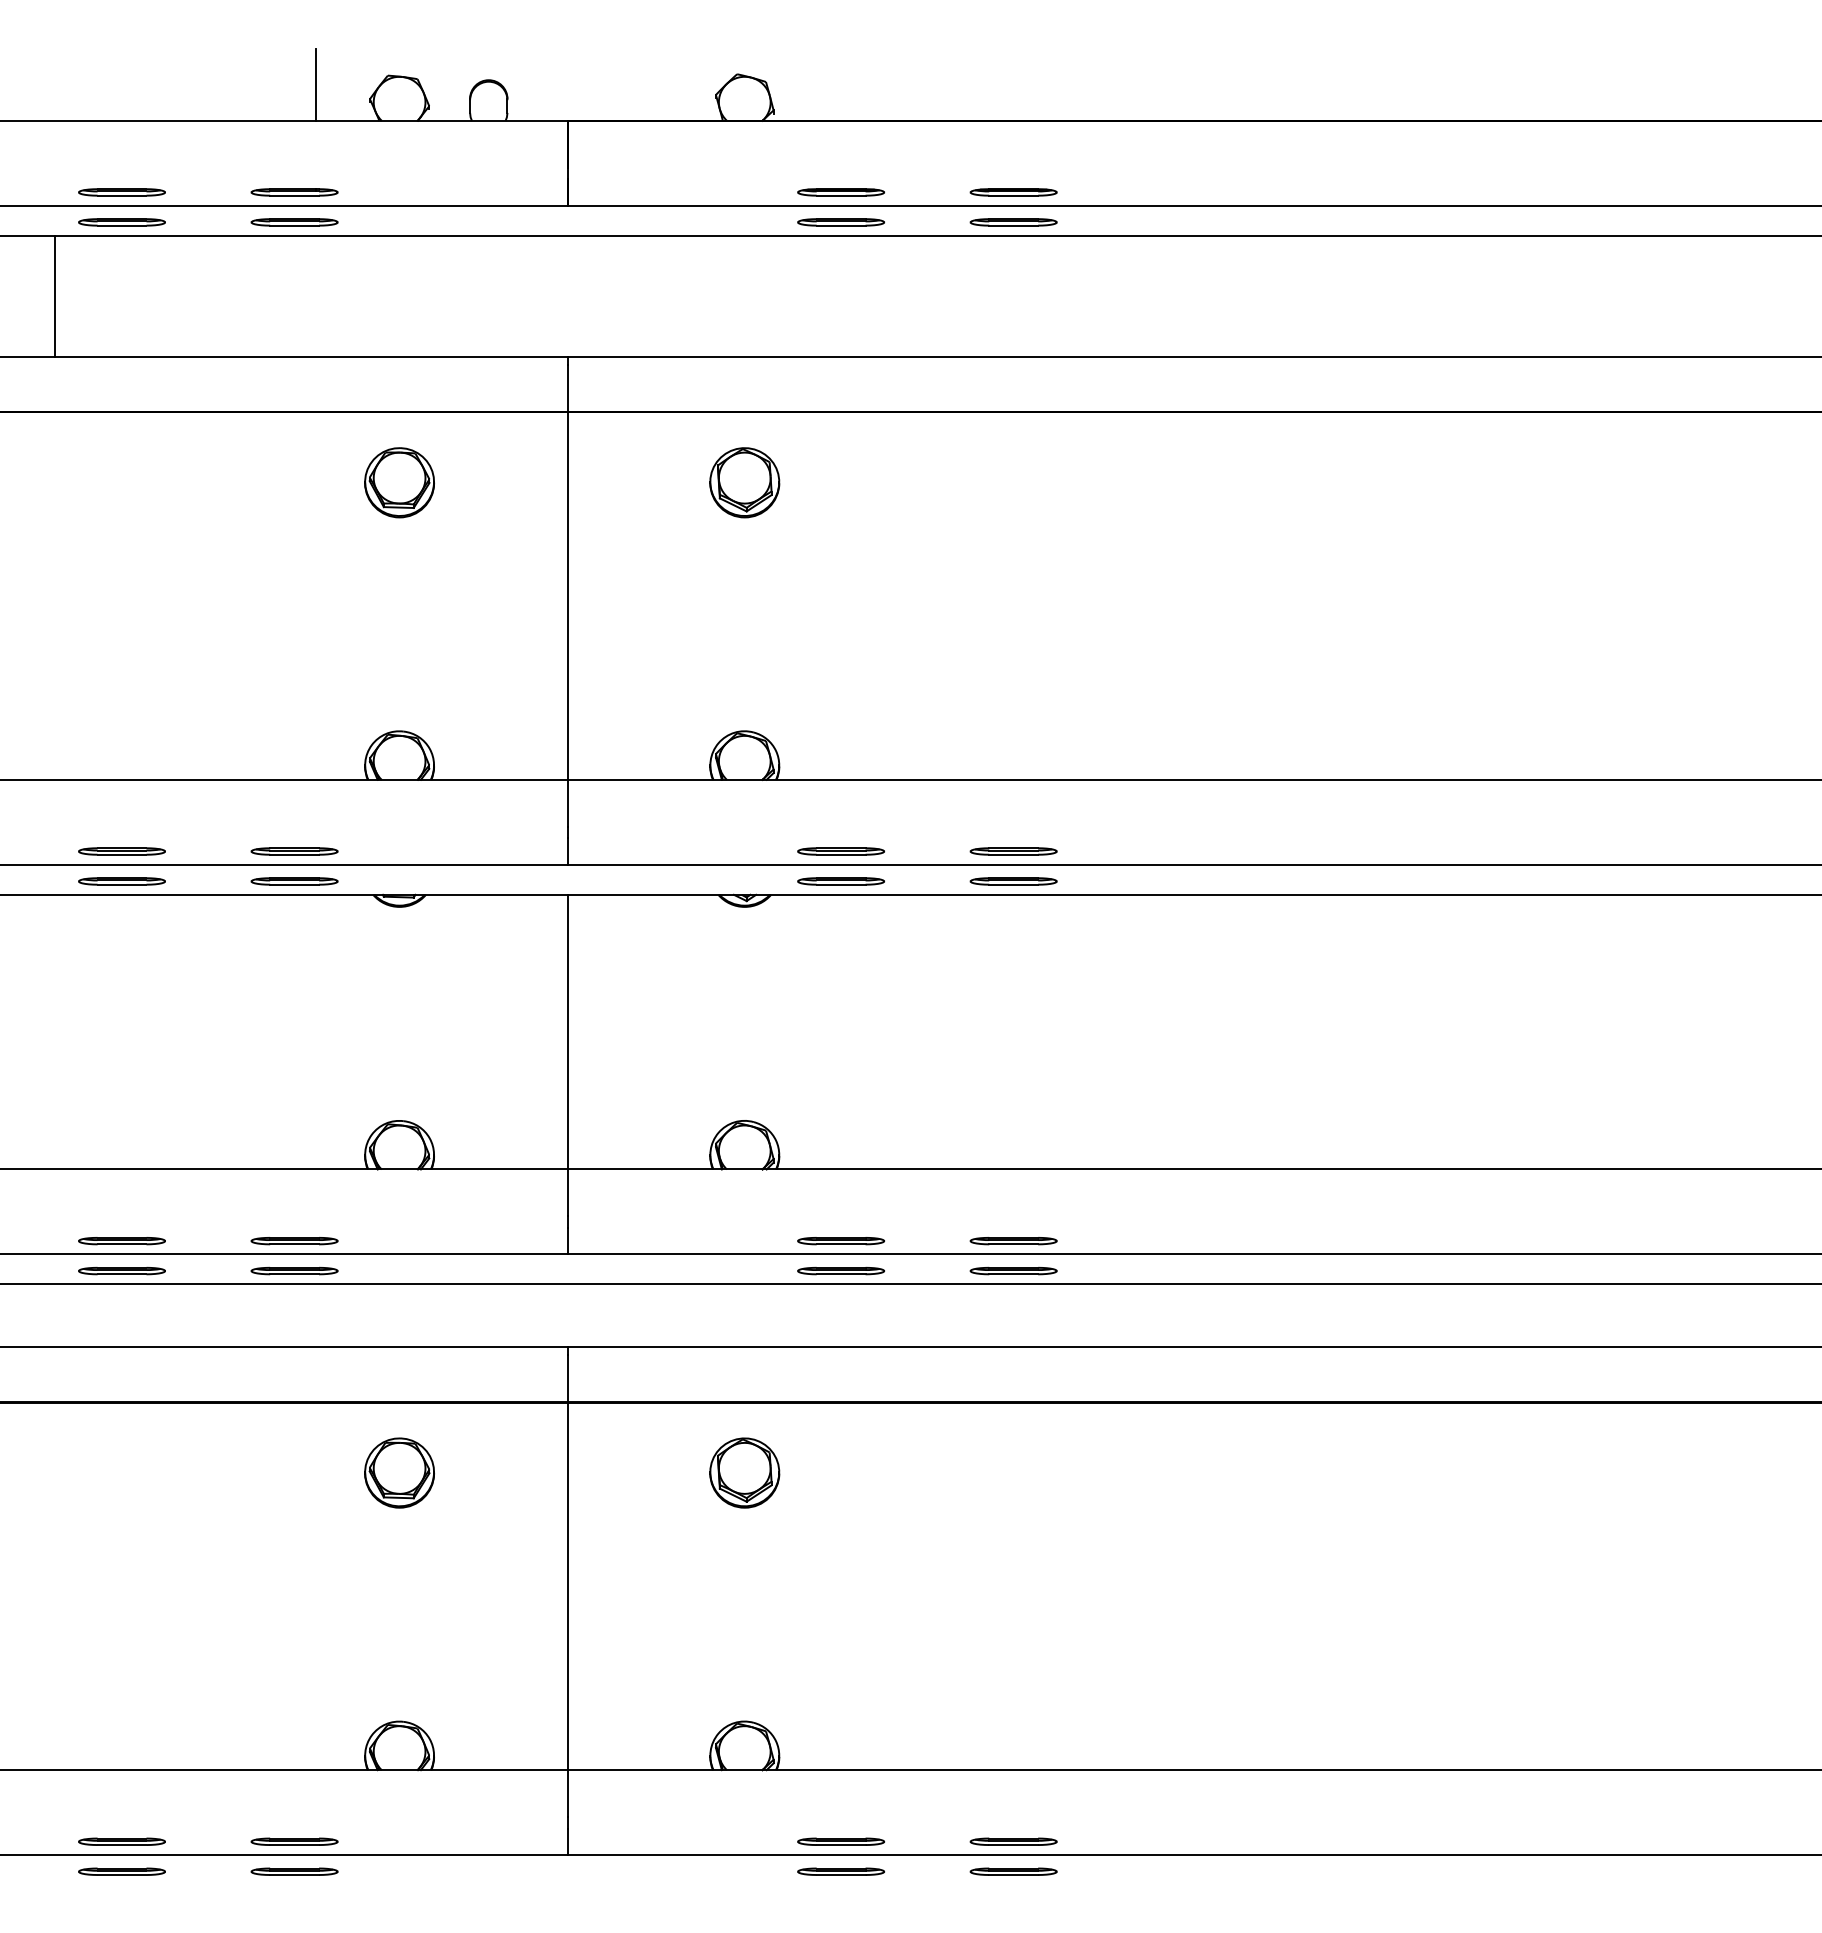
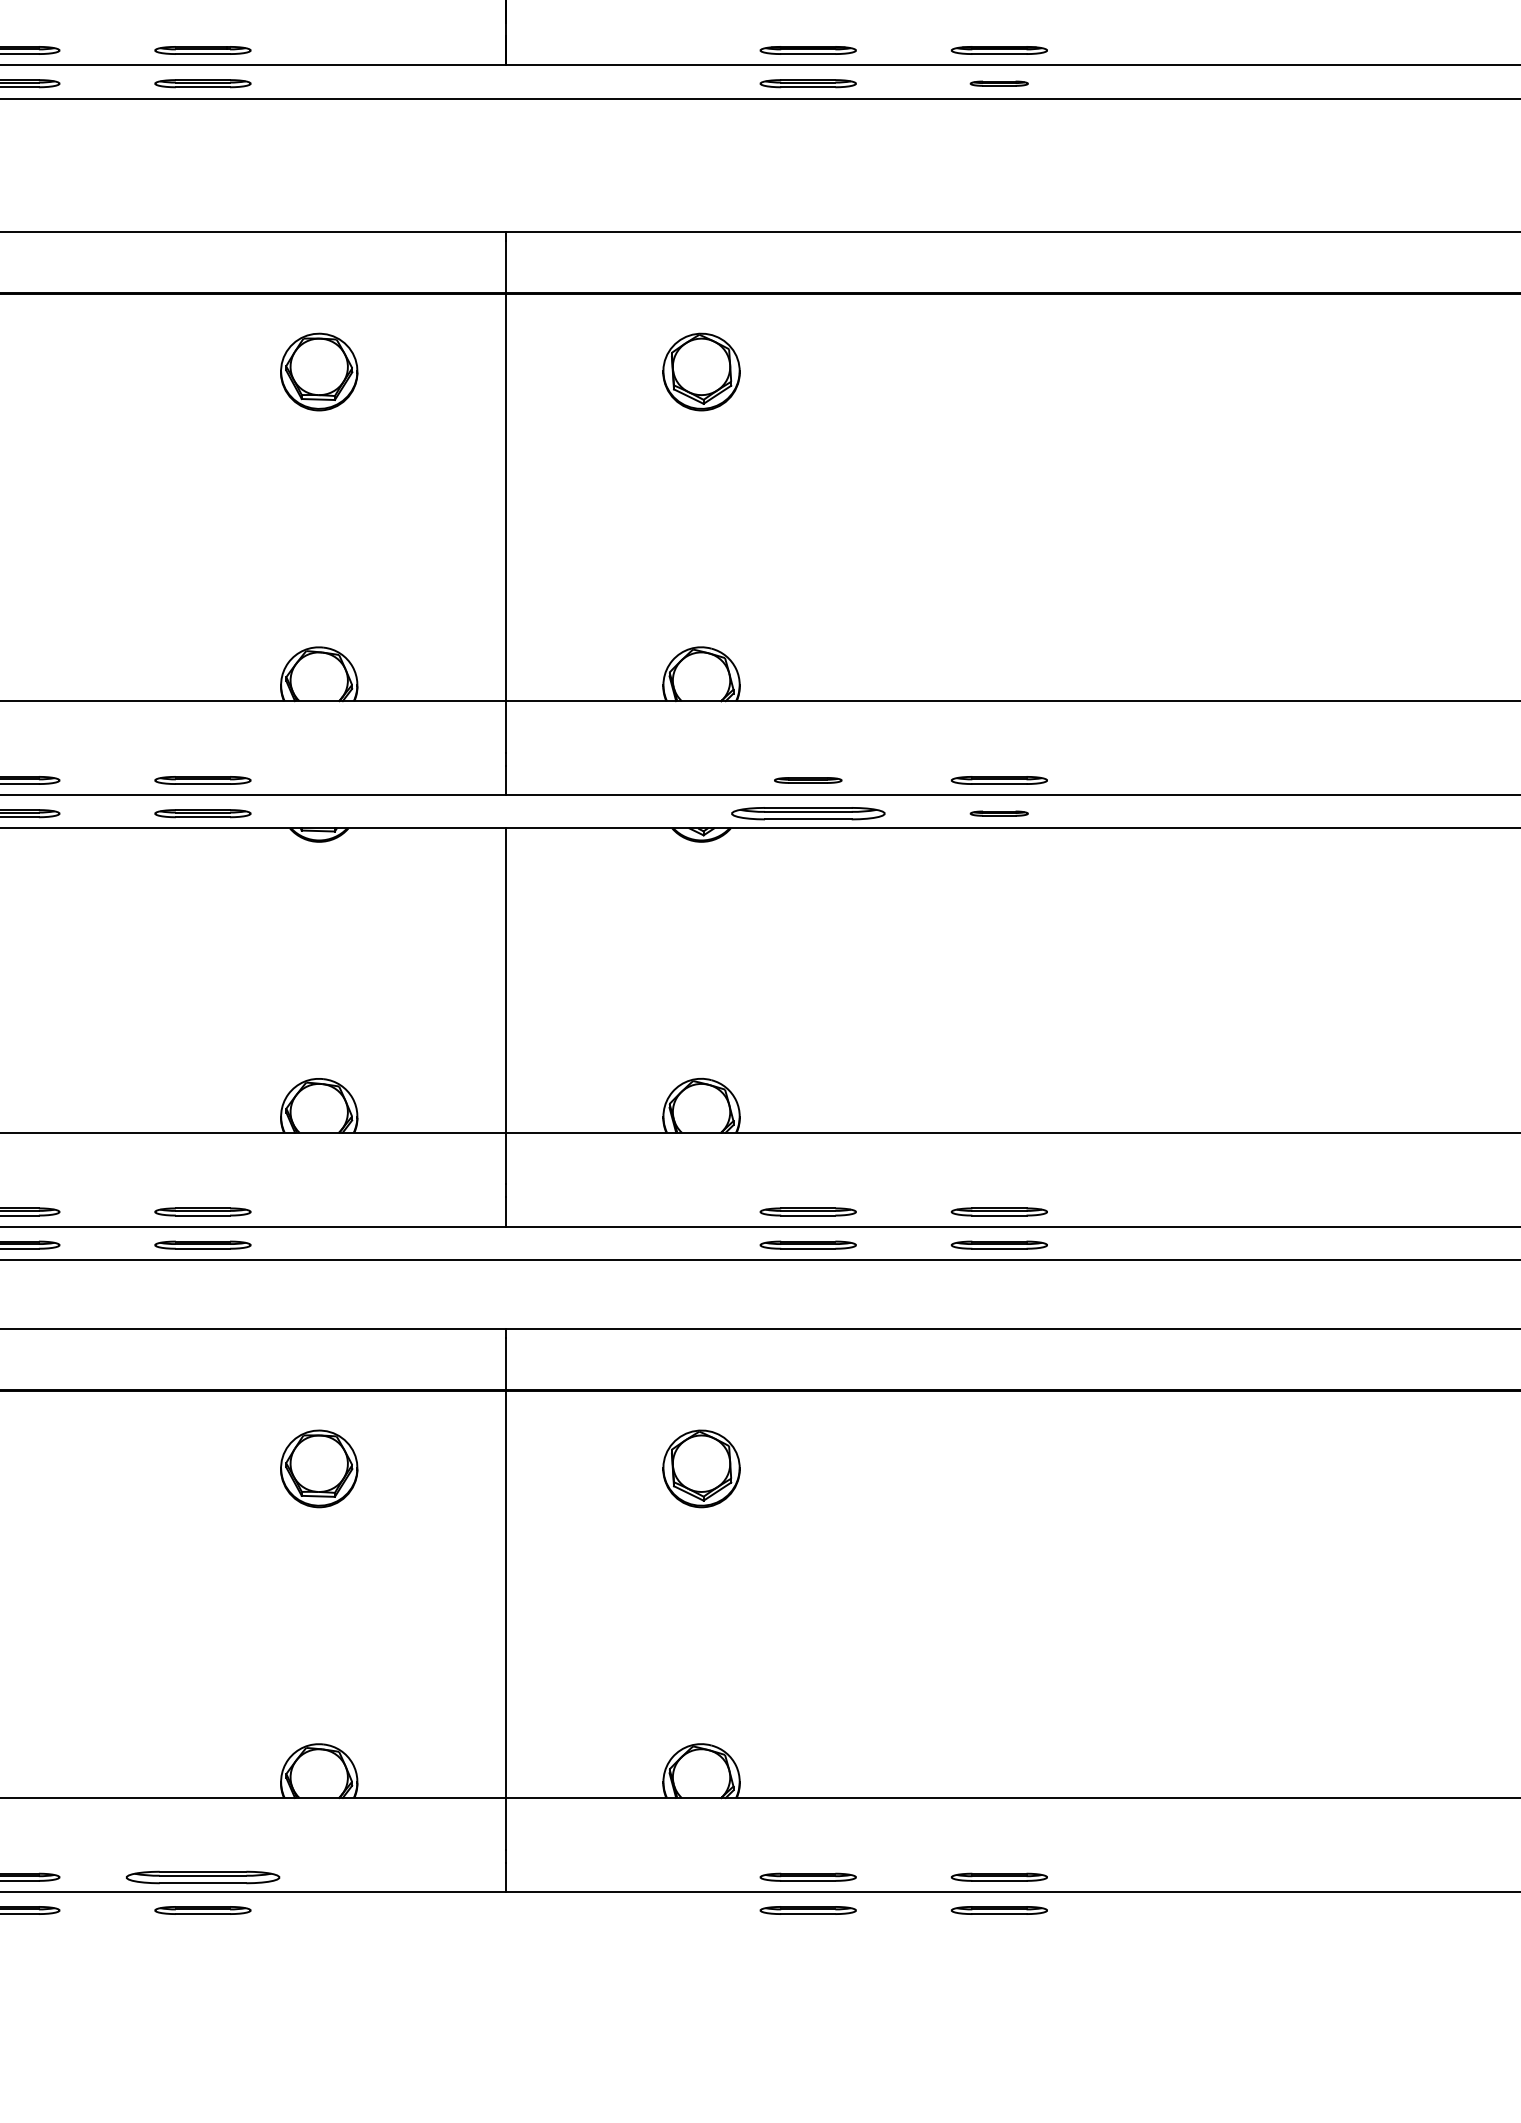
part: (1013, 222) -> (999, 83), size x0.6
part: (840, 851) -> (807, 780), size x0.7
part: (840, 881) -> (807, 813), size x1.6
part: (1013, 881) -> (999, 813), size x0.6
part: (294, 1841) -> (202, 1876), size x1.6

